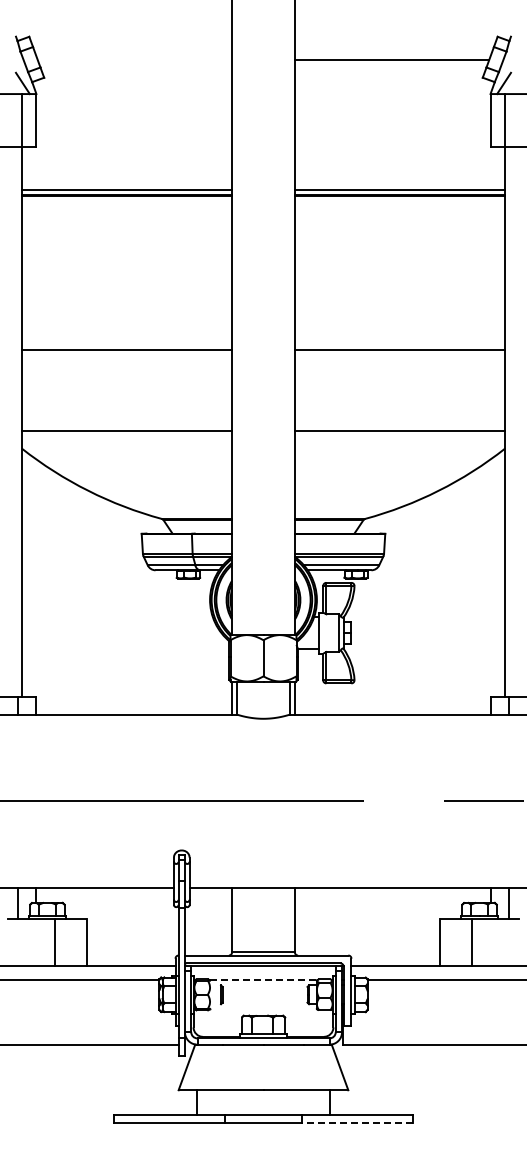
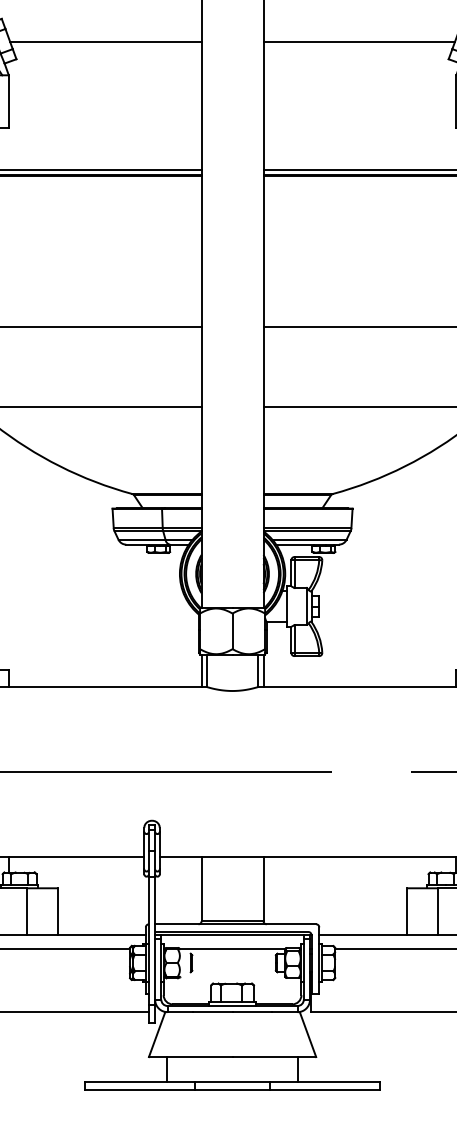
line: (134, 60) -> (105, 42), added
line: (263, 980) -> (232, 948), dashed -> solid
line: (356, 1123) -> (324, 1089), dashed -> solid

